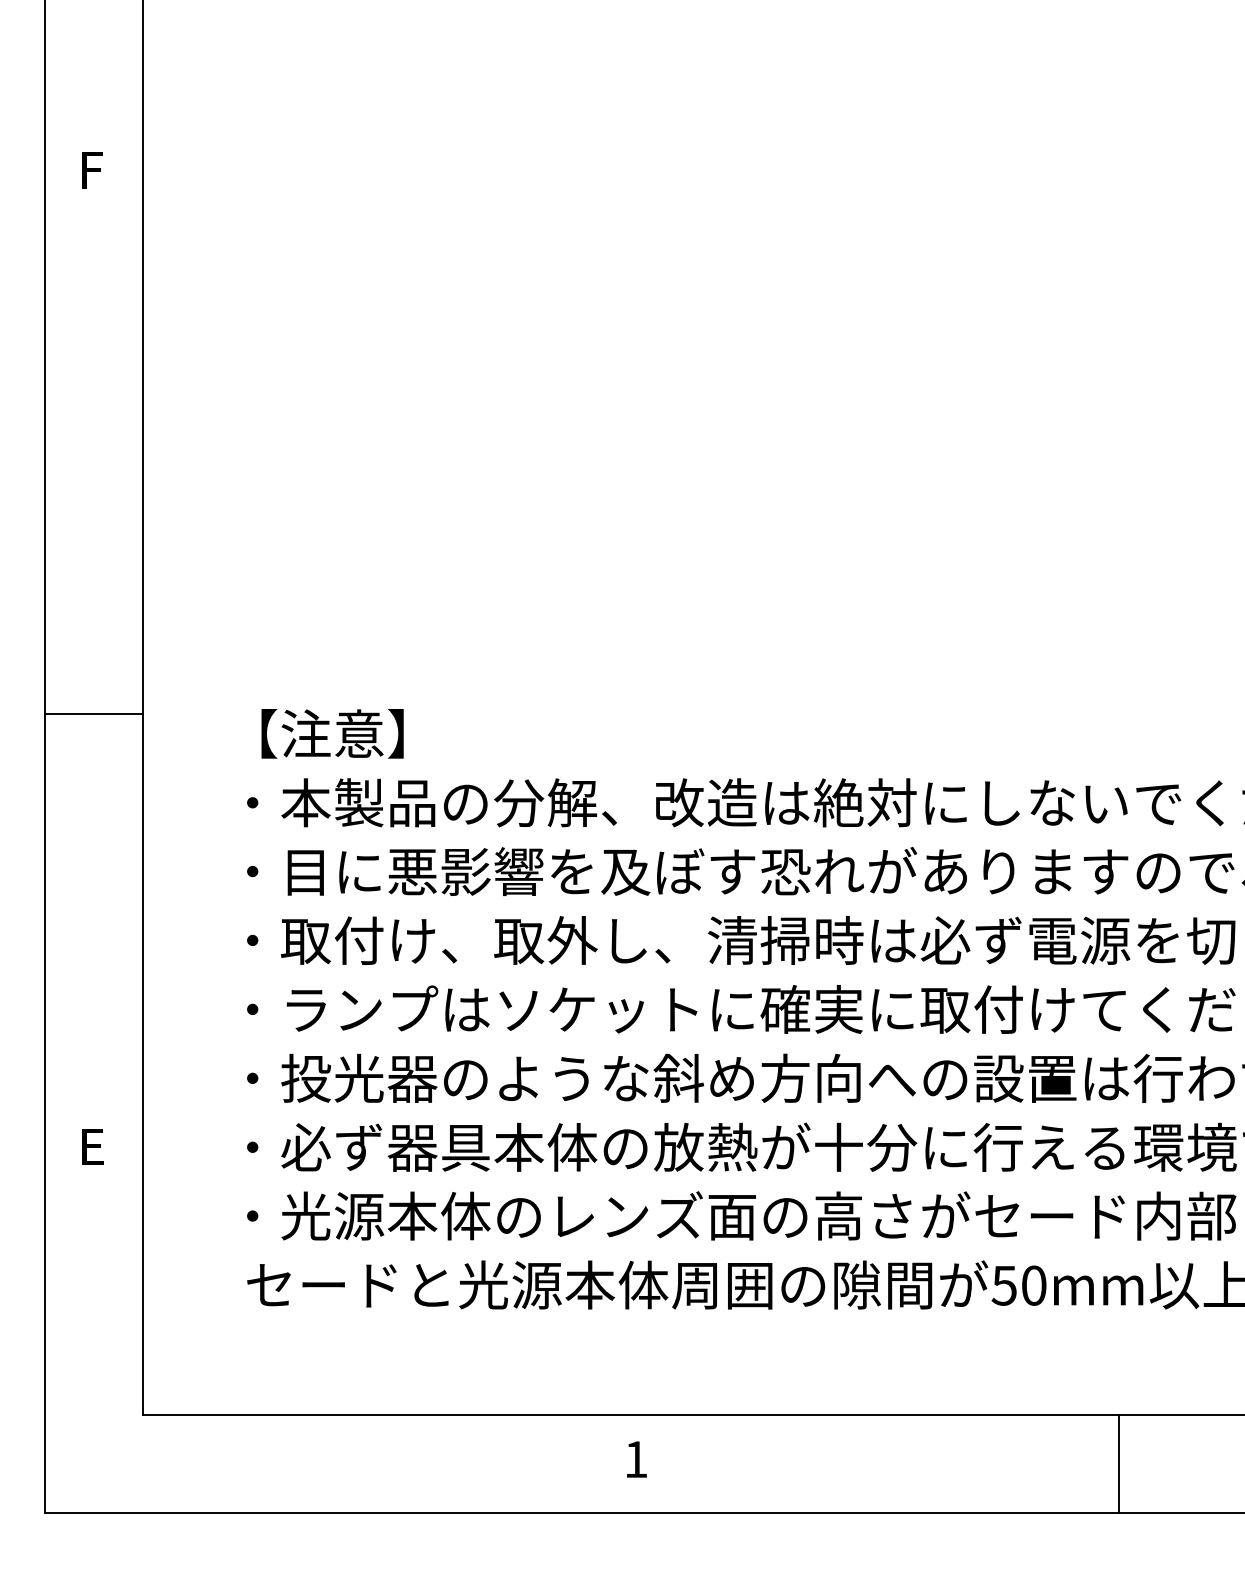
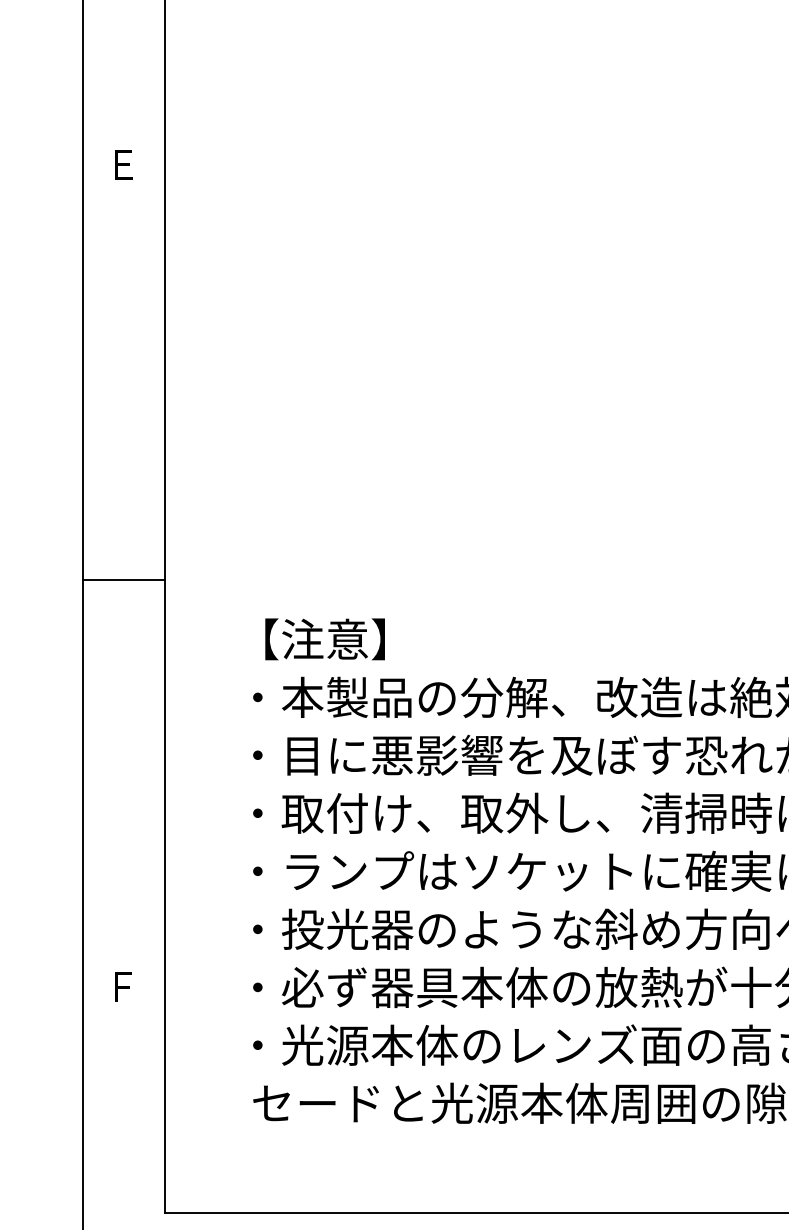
text: (95, 179) -> (125, 172), F -> E
line: (93, 713) -> (123, 580), moved
text: (95, 1154) -> (125, 993), E -> F

